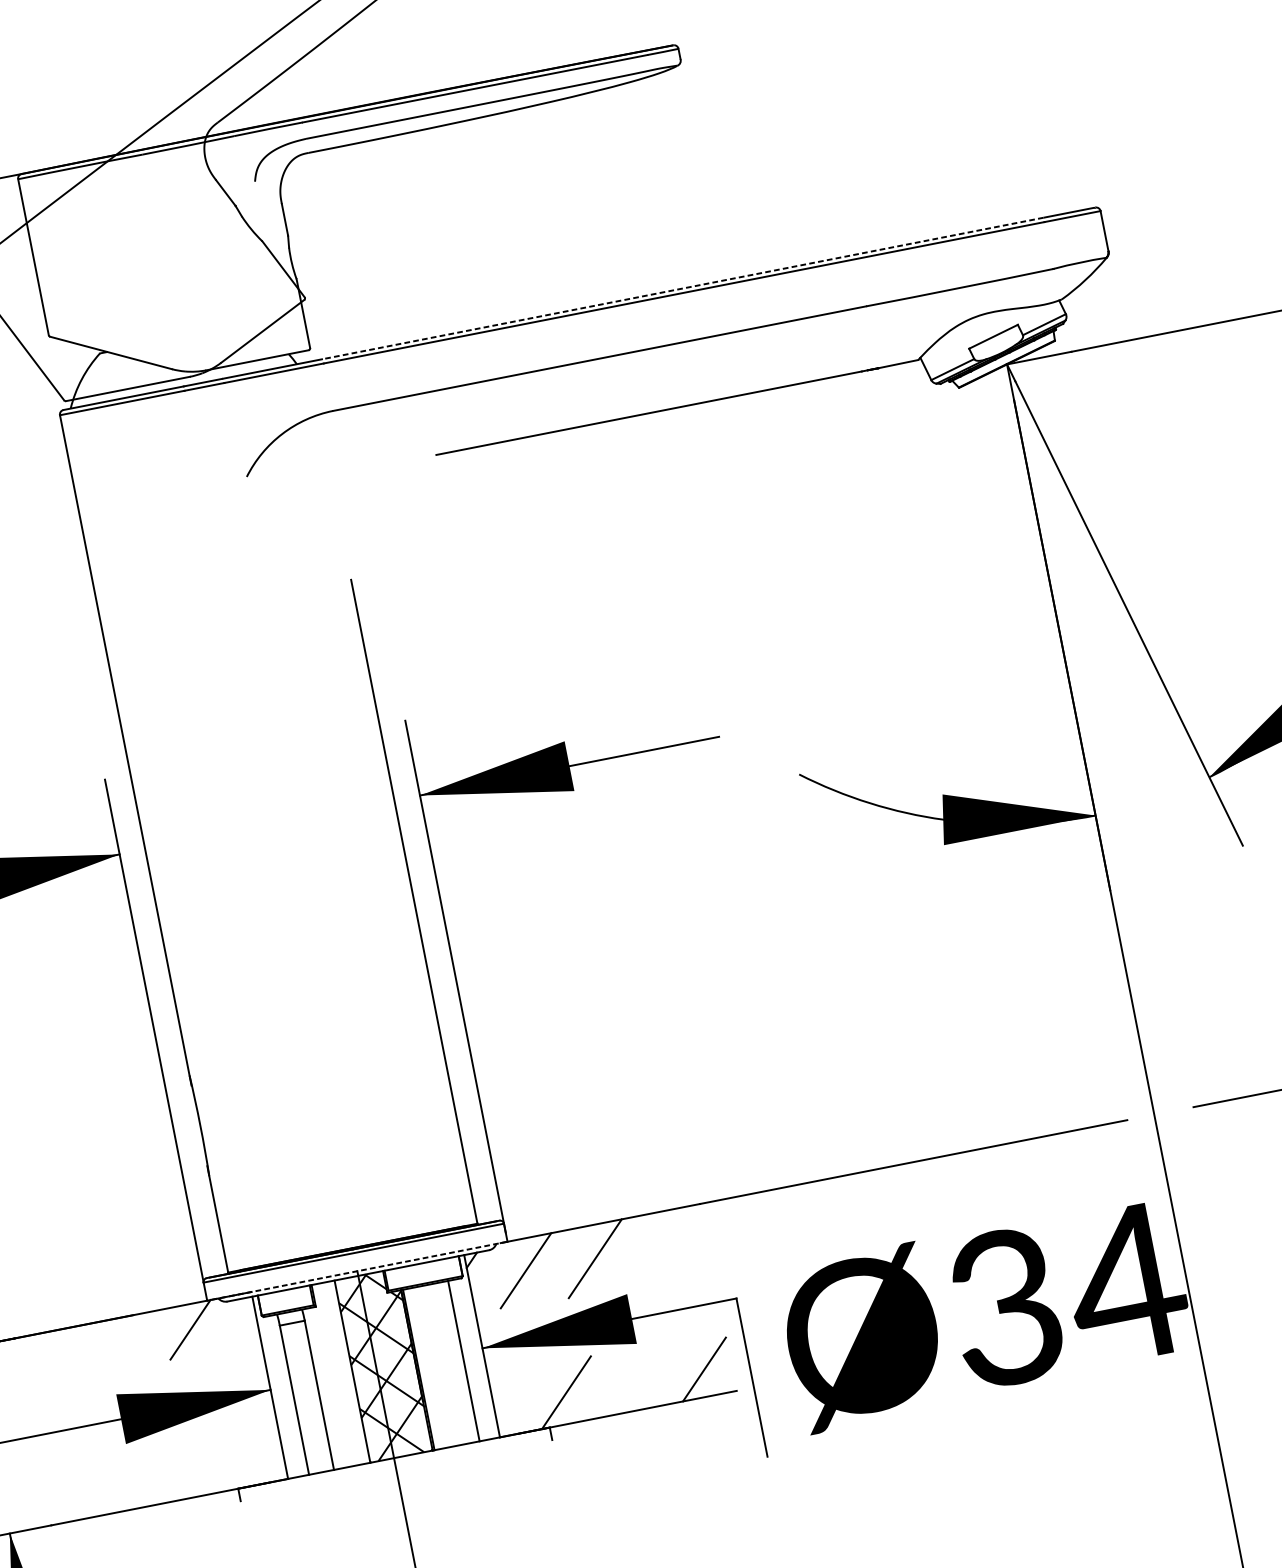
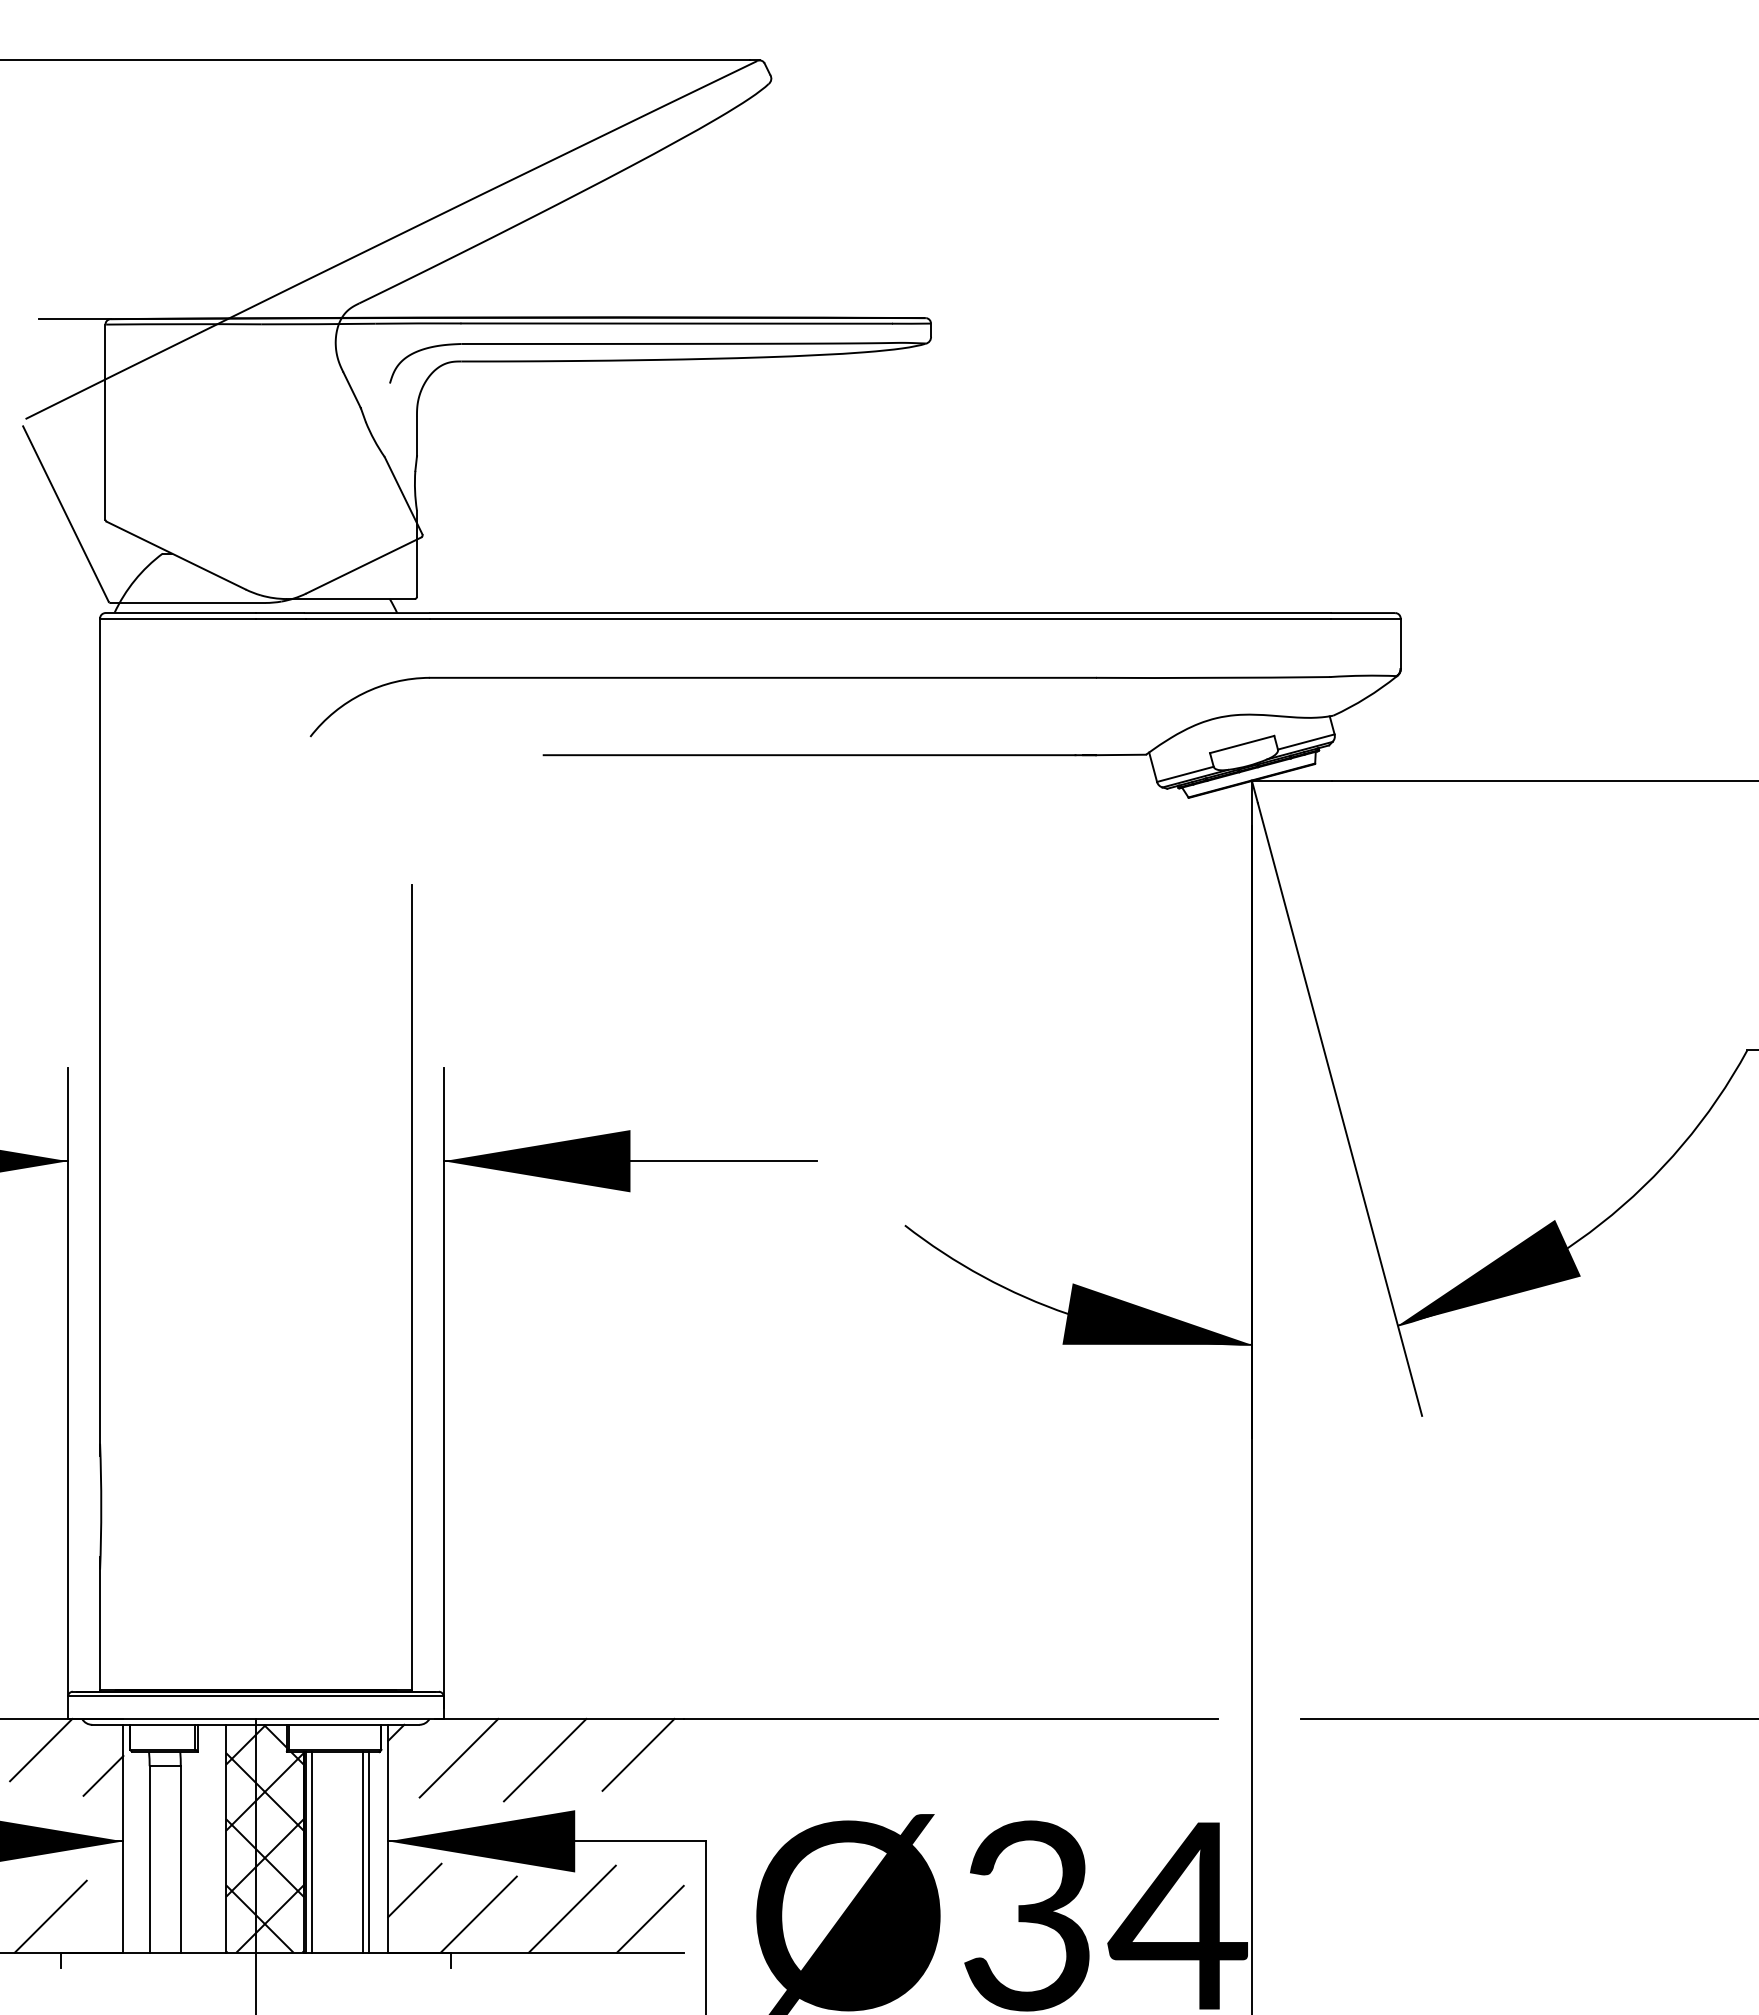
line: (682, 288) -> (879, 613), dashed -> solid
line: (669, 1239) -> (638, 1754), added
line: (357, 1270) -> (255, 1718), dashed -> solid
line: (244, 1340) -> (103, 1775), added
line: (468, 1360) -> (368, 1852), added
line: (423, 1369) -> (312, 1852), added
line: (639, 1373) -> (571, 1908), added
line: (511, 1383) -> (414, 1890), added
line: (224, 1461) -> (50, 1916), added

